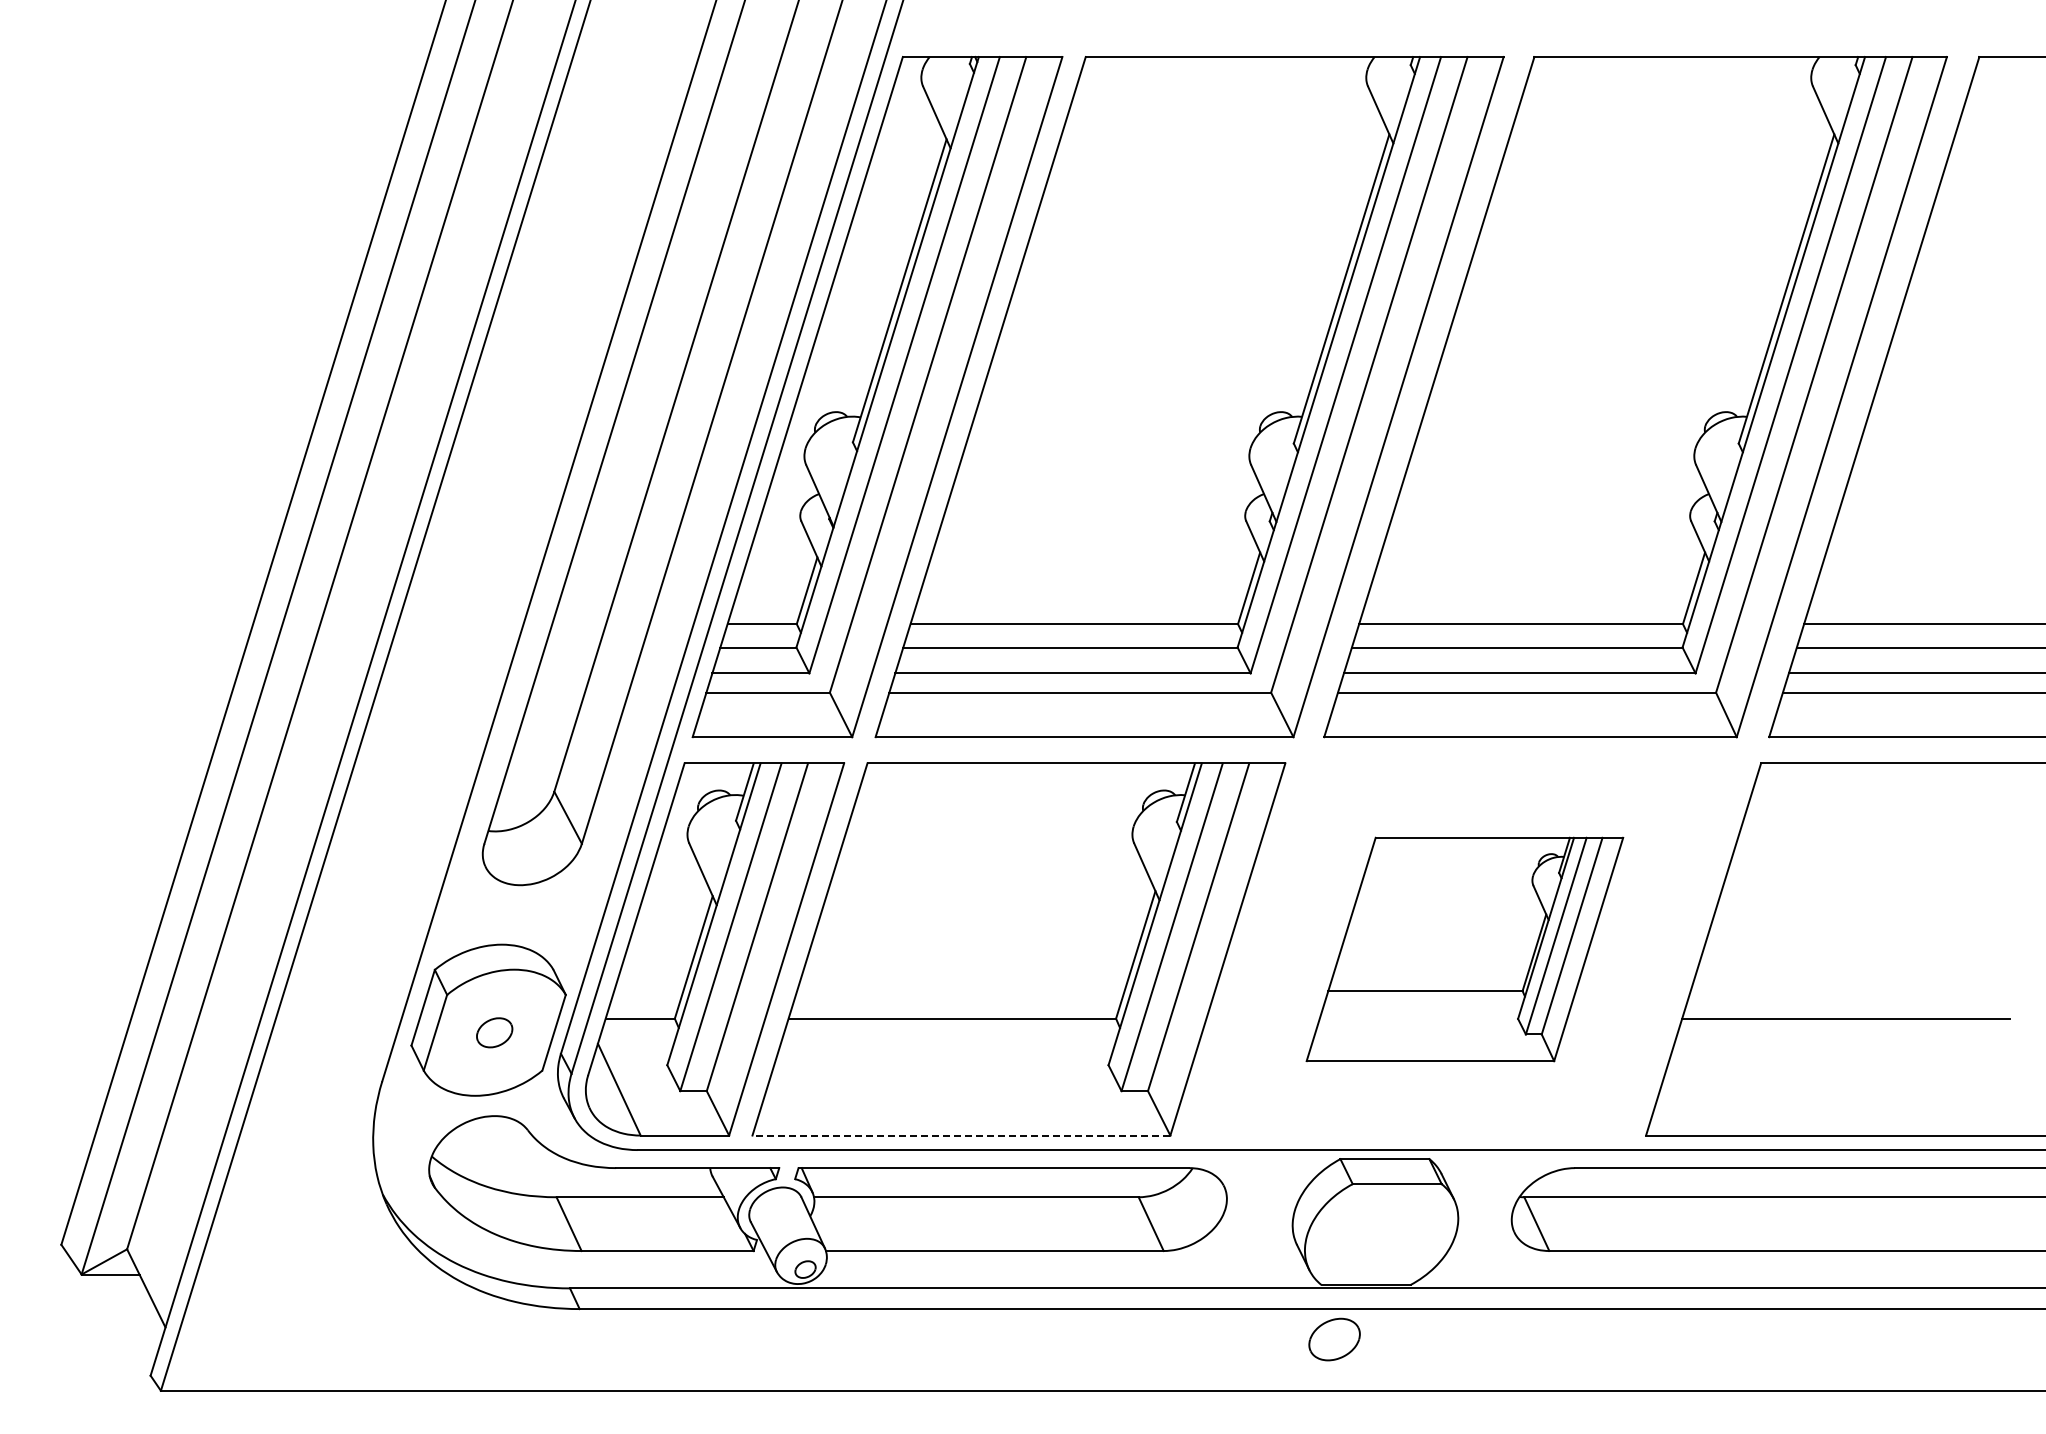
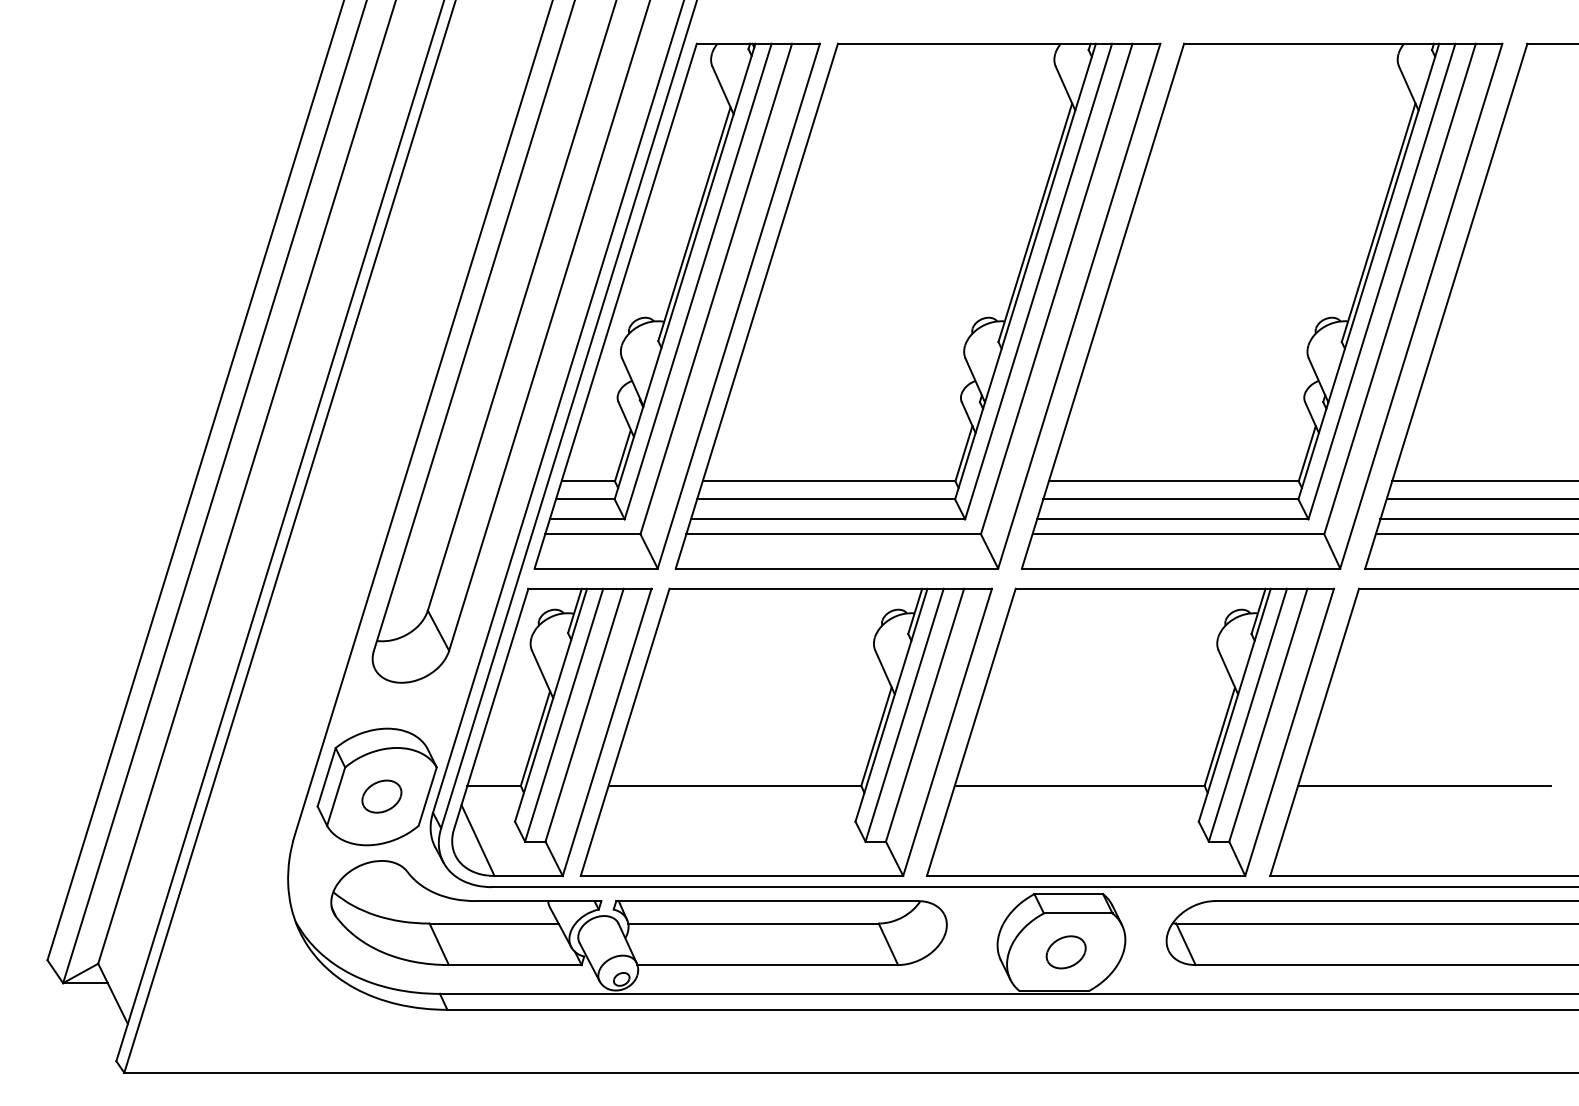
part: (1464, 949) -> (1130, 732), size x1.67
part: (494, 1032) -> (381, 796), size x1.43
line: (961, 1135) -> (742, 875), dashed -> solid
part: (1334, 1339) -> (1066, 952), moved

